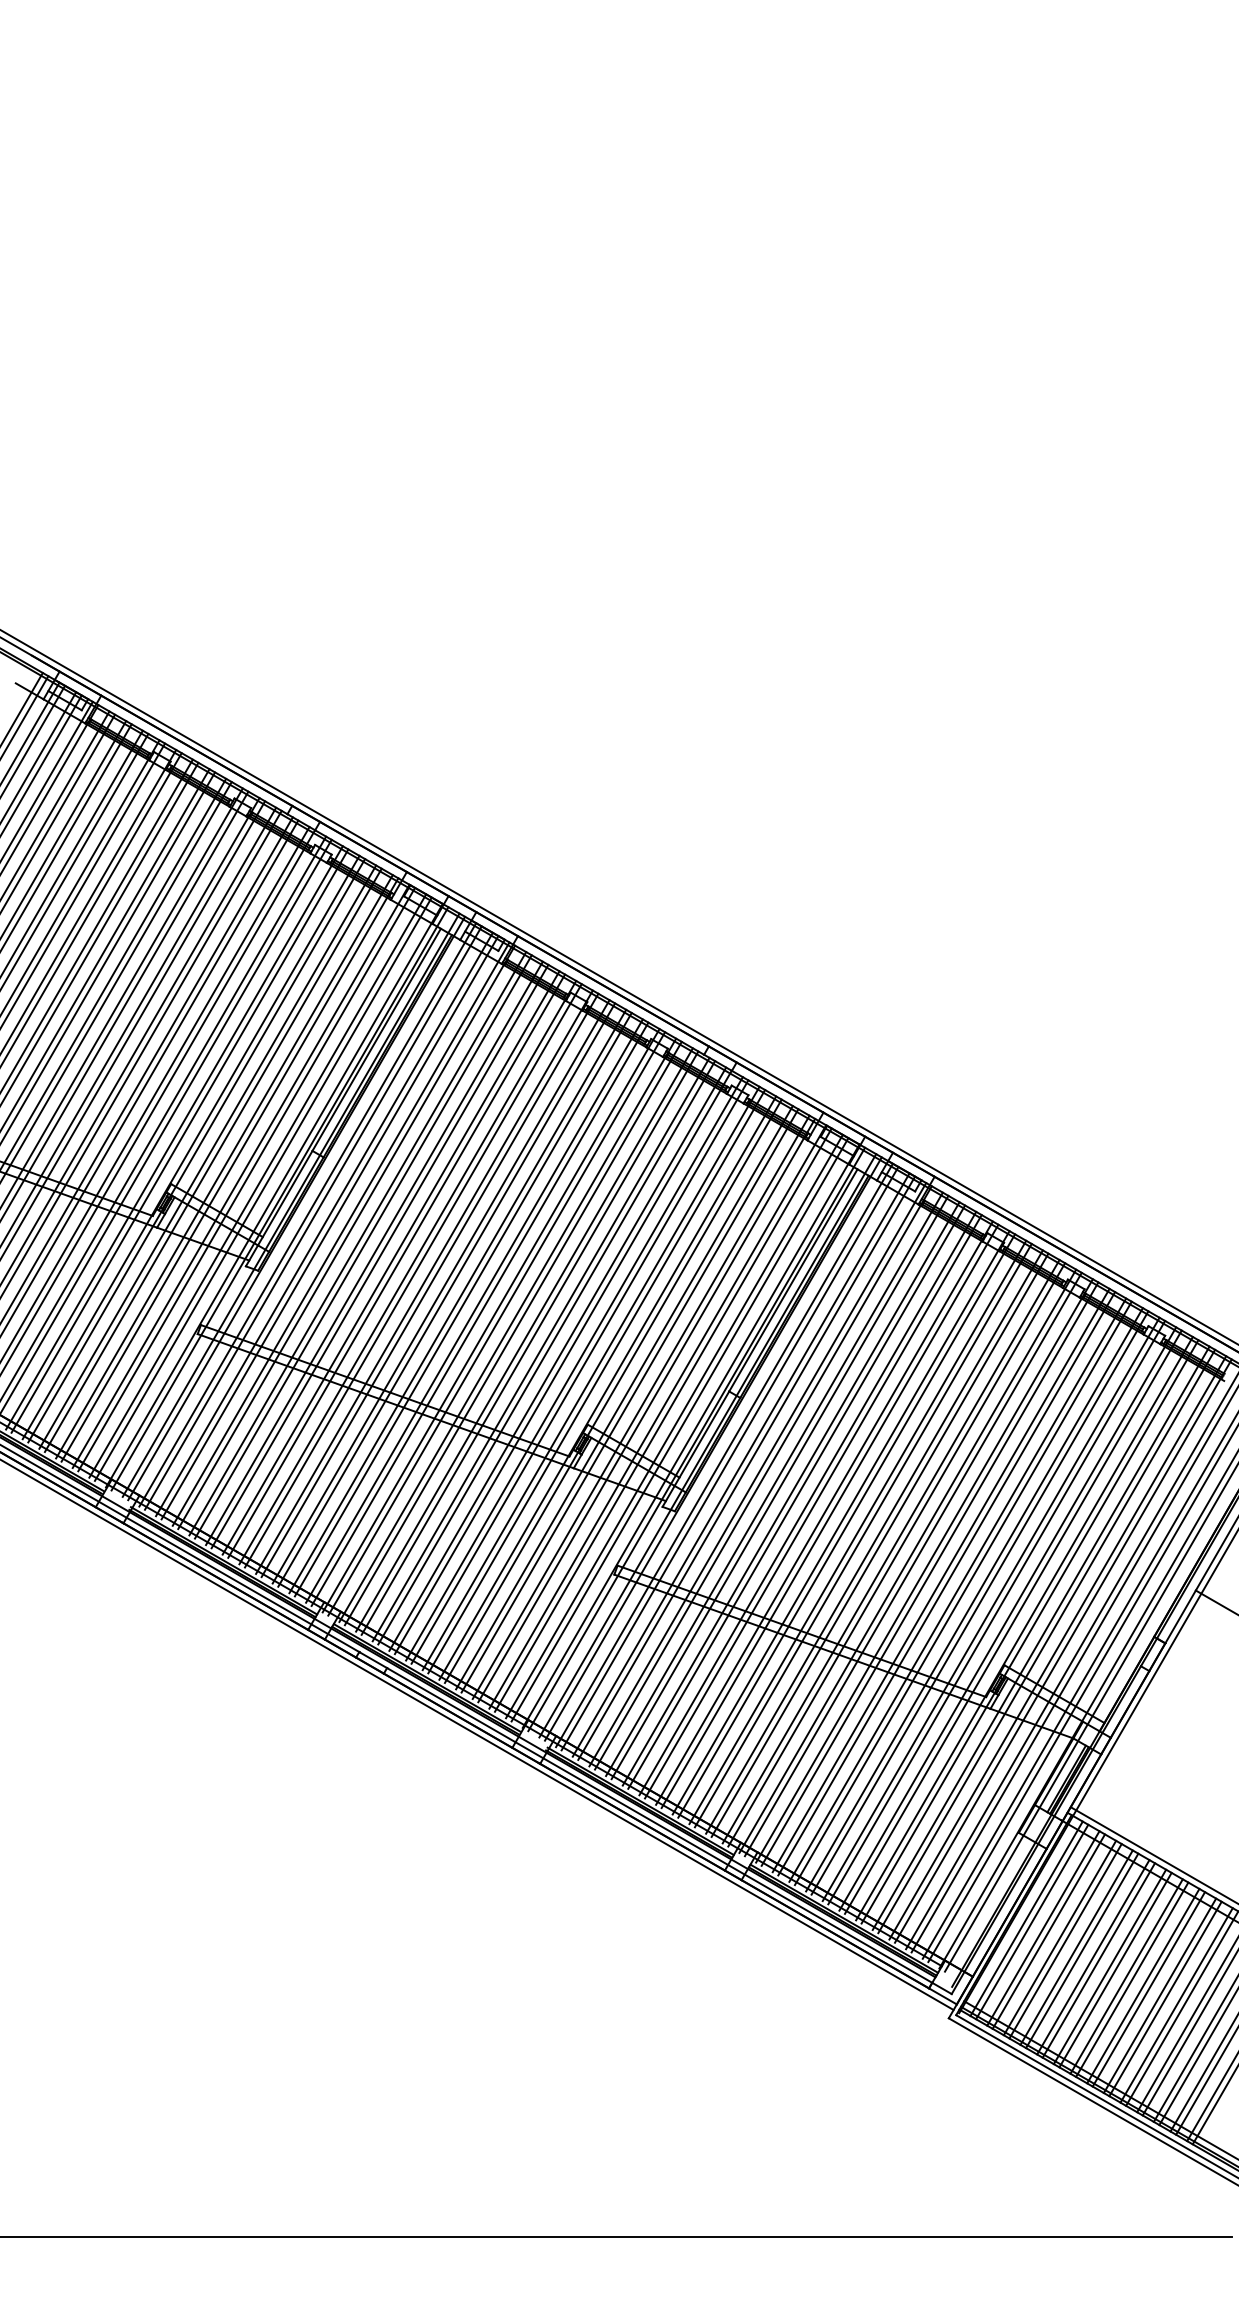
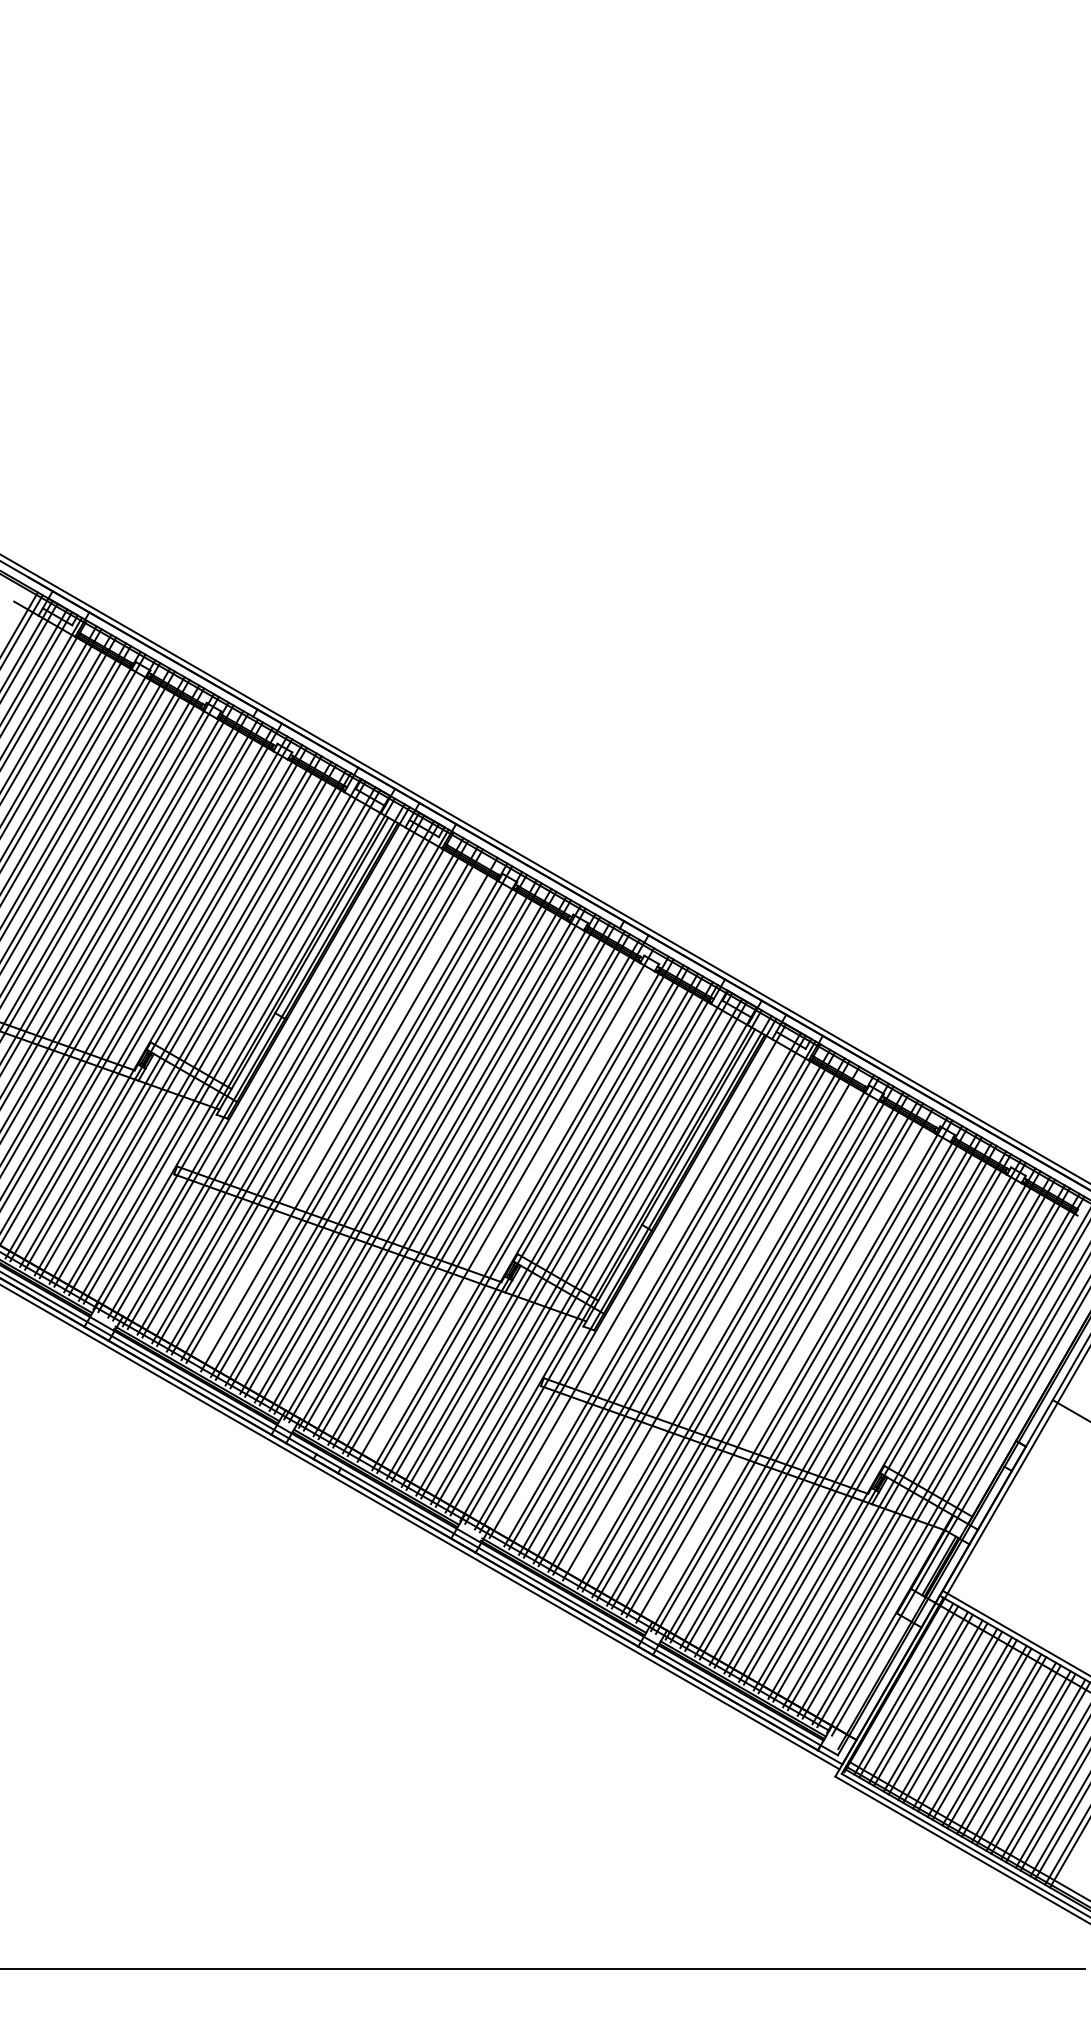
line: (390, 1262) -> (343, 1111), removed
line: (579, 1371) -> (510, 1207), removed
line: (729, 1458) -> (642, 1283), removed
line: (813, 1506) -> (716, 1326), removed
line: (896, 1554) -> (789, 1368), removed

